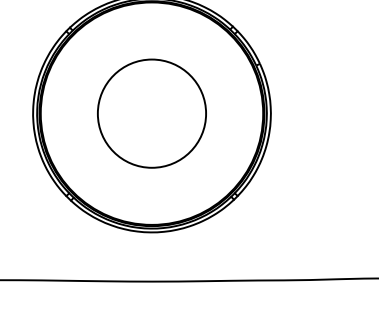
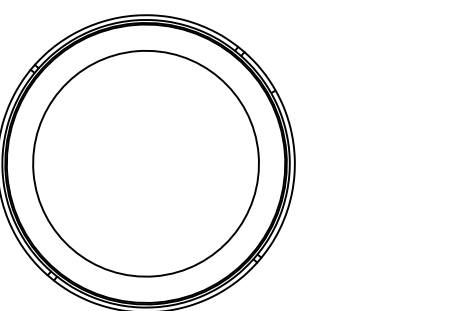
circle: (151, 113) -> (145, 163), size x1.67

